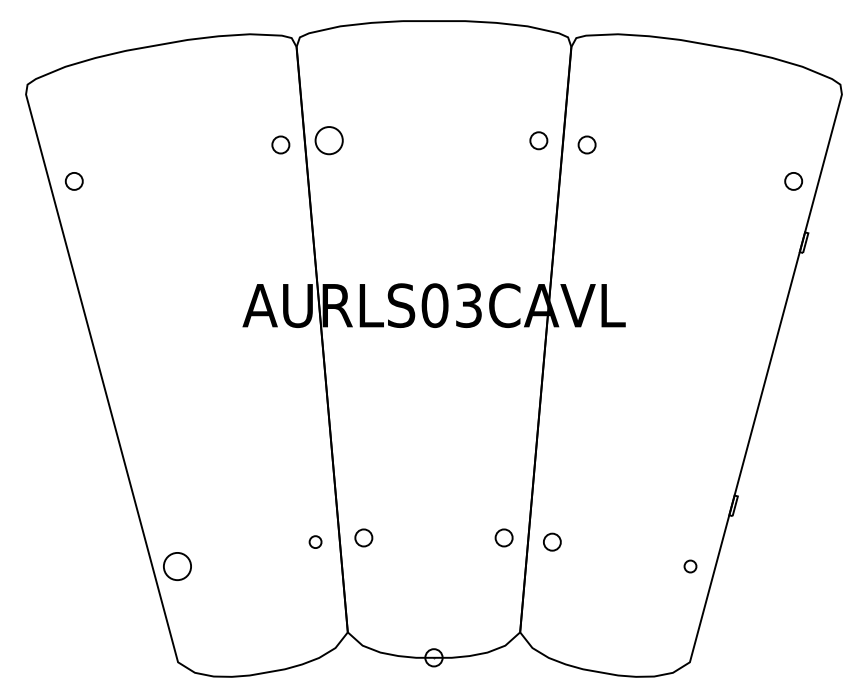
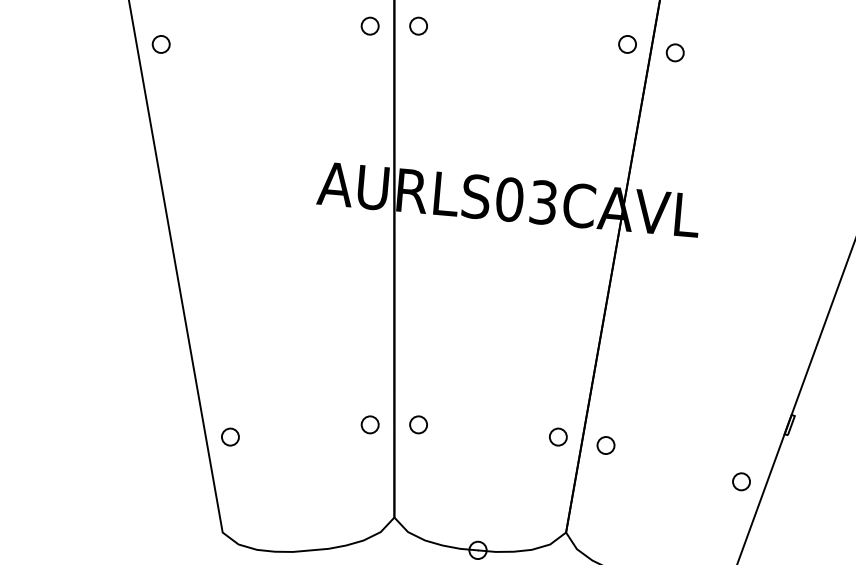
circle: (328, 140) -> (418, 25), size x0.62
circle: (315, 541) -> (370, 424), size x1.43
circle: (176, 566) -> (229, 436), size x0.62
circle: (690, 566) -> (741, 481), size x1.43

